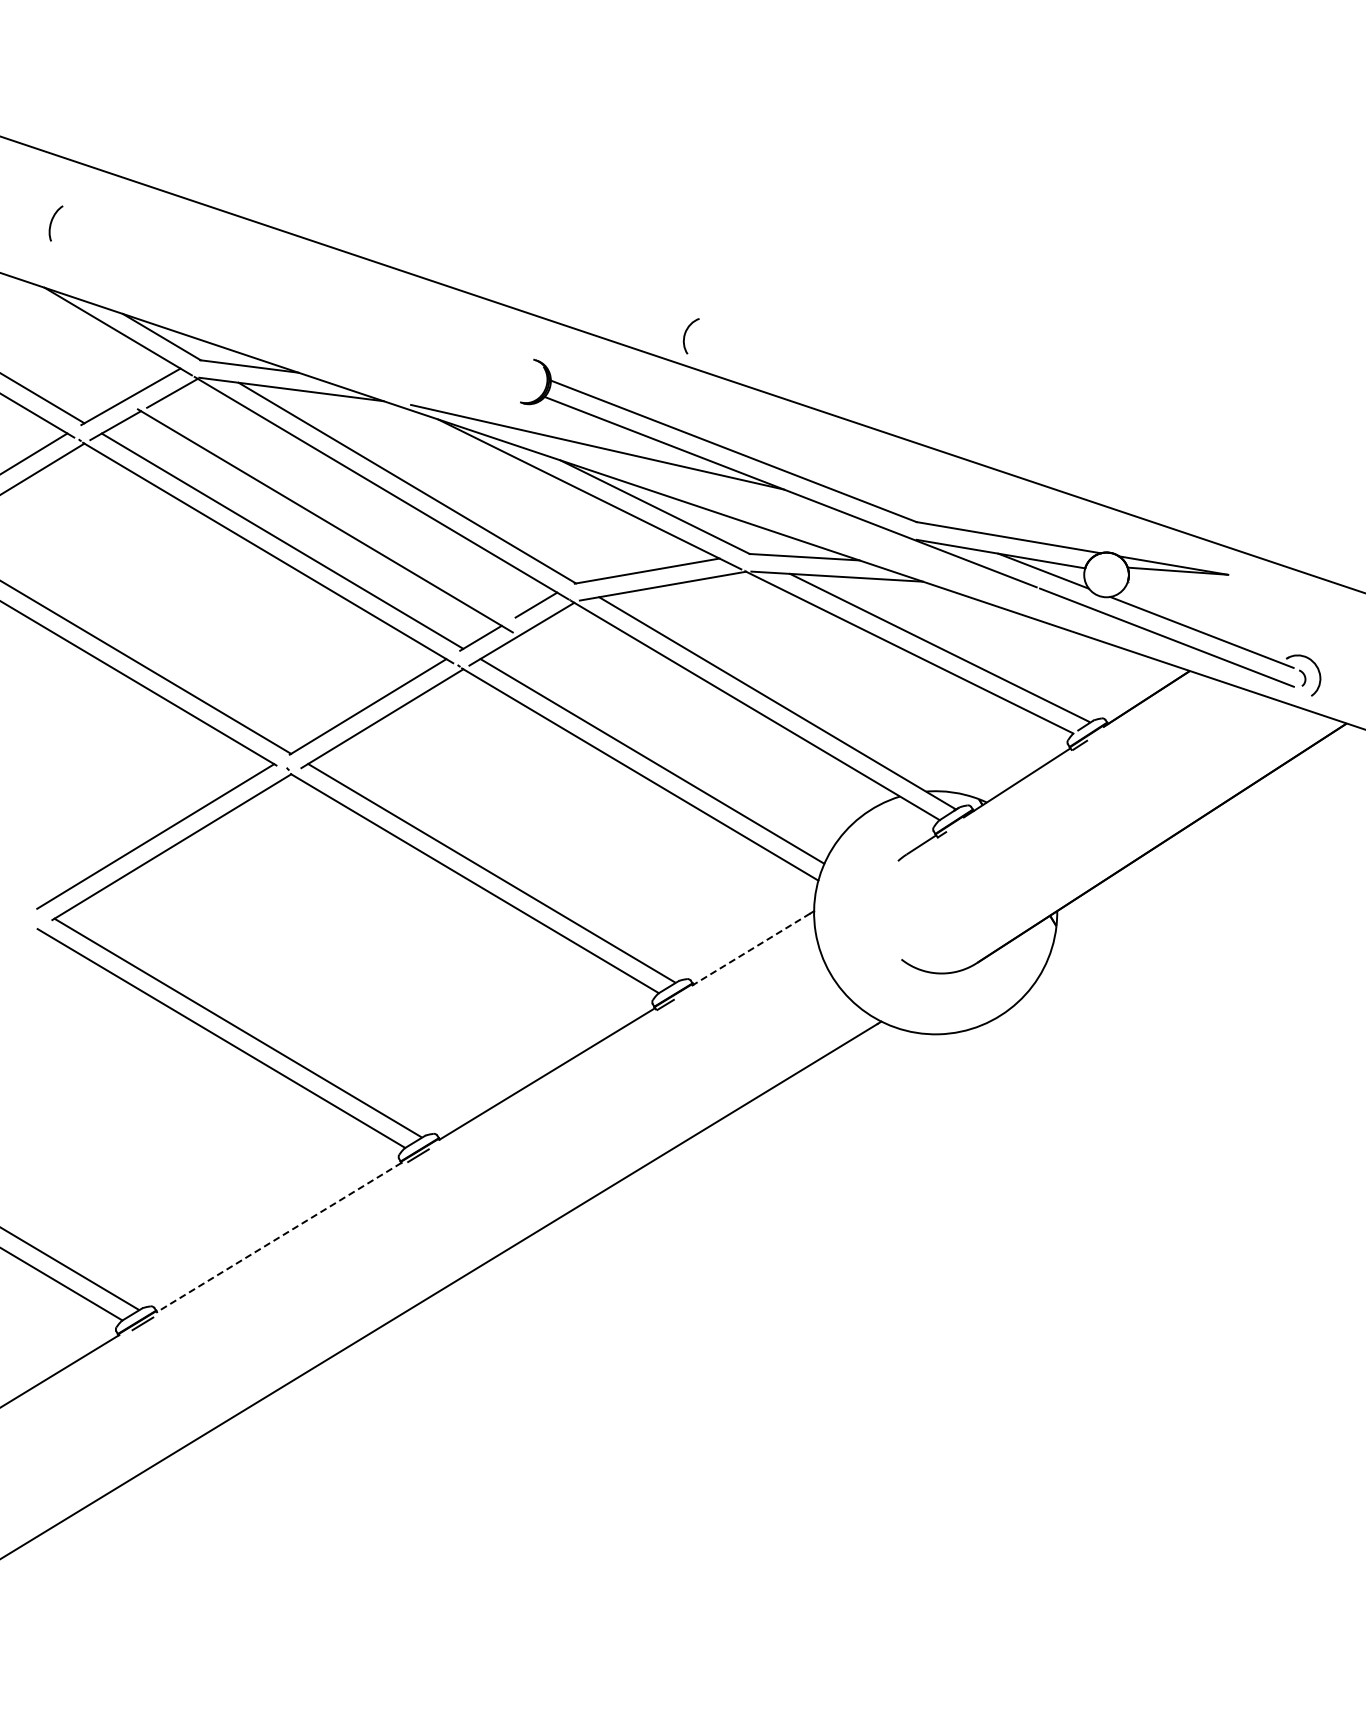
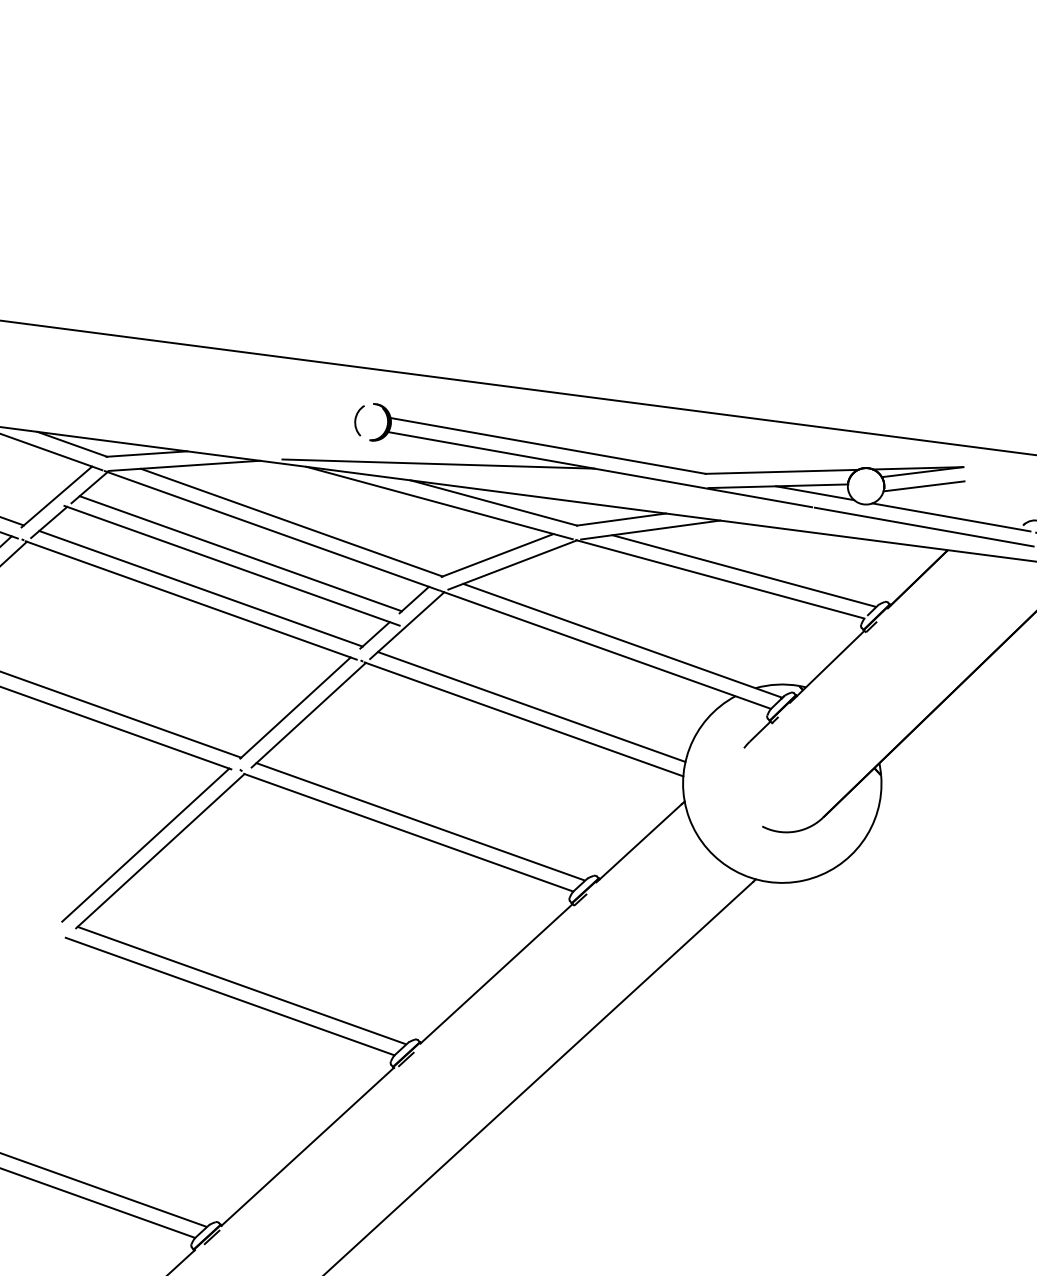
curve: (686, 333) -> (356, 419), moved
line: (338, 508) -> (240, 553), added
line: (1176, 588) -> (924, 486), added
line: (749, 950) -> (639, 843), dashed -> solid
line: (278, 1237) -> (307, 1146), dashed -> solid

